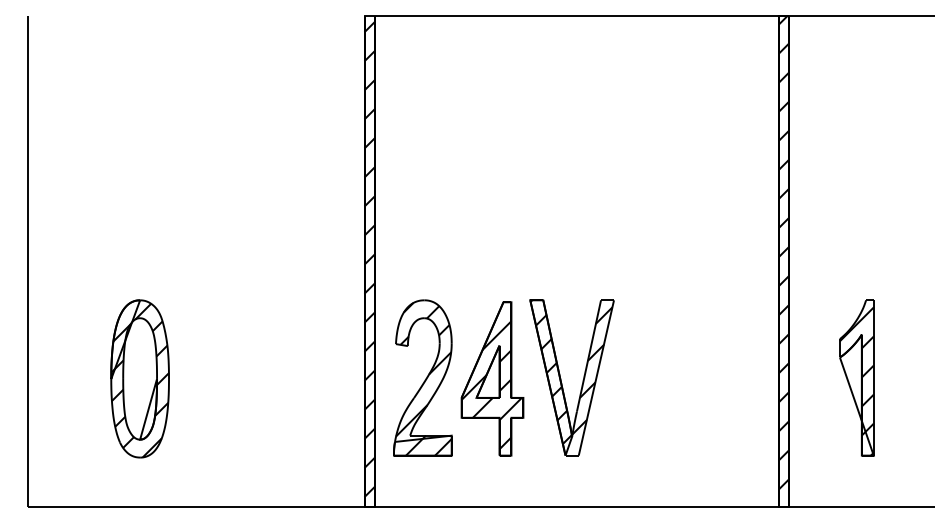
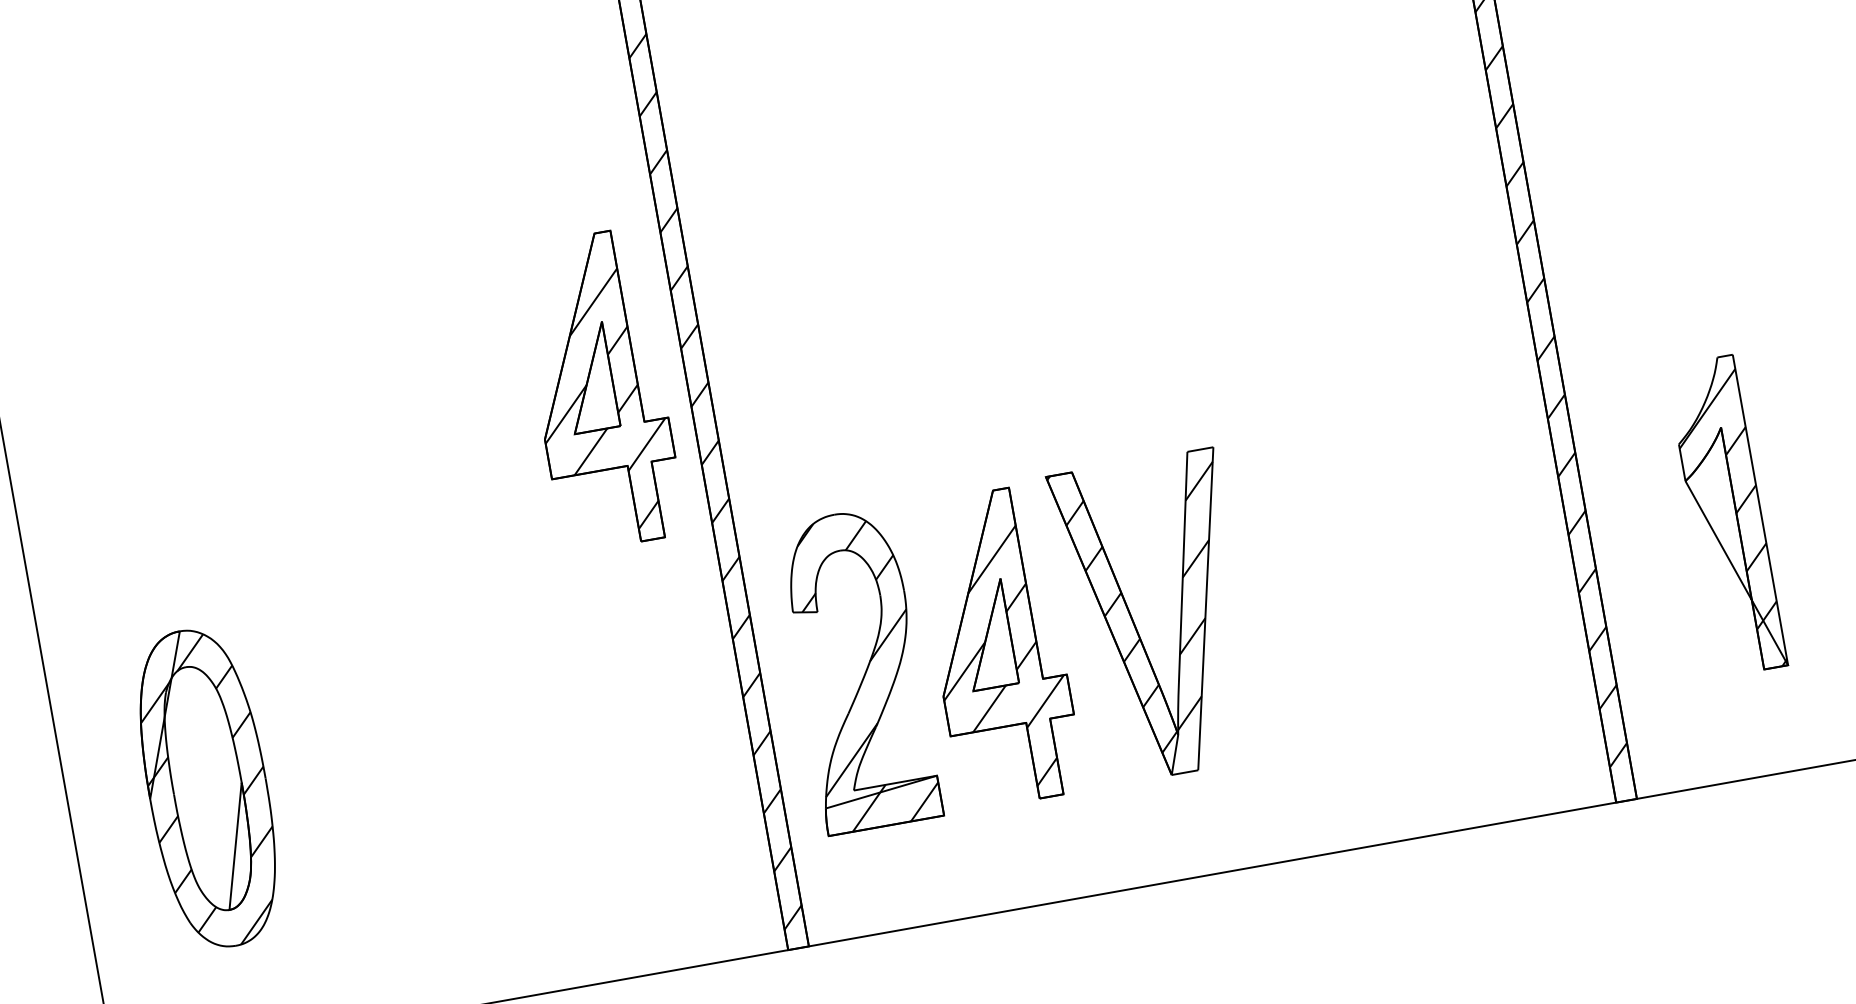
part: (321, 219) -> (599, 389), added
part: (139, 378) -> (206, 787), moved

